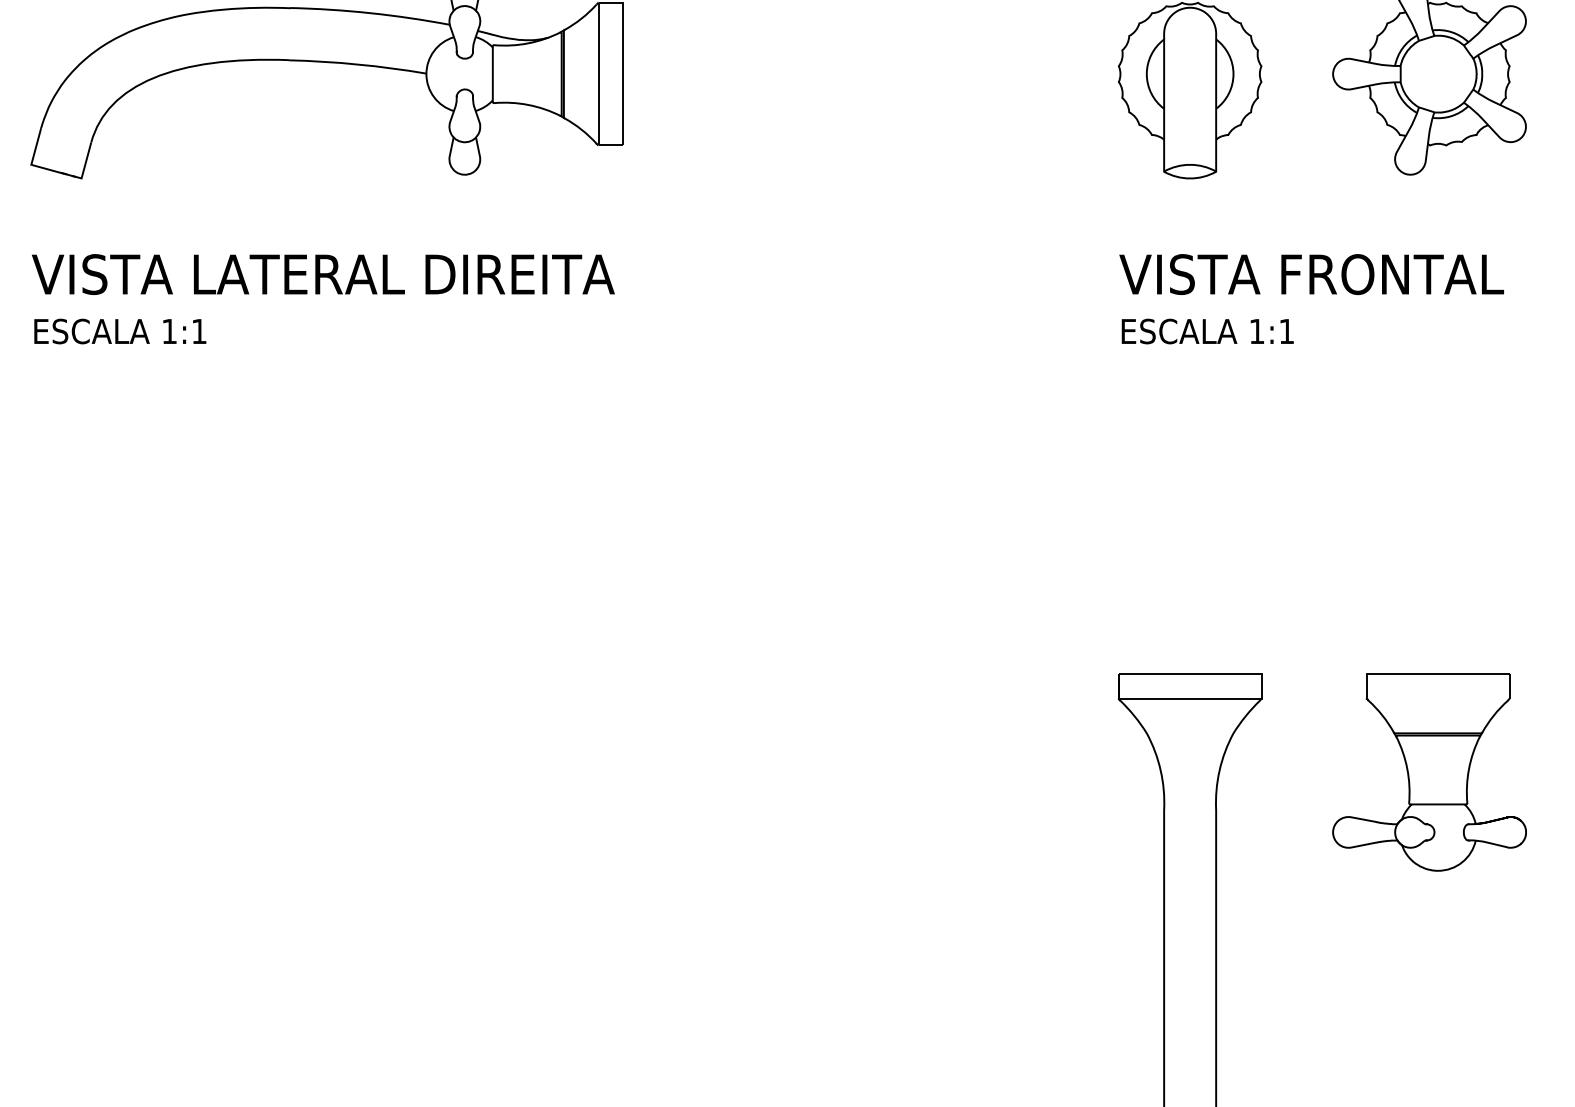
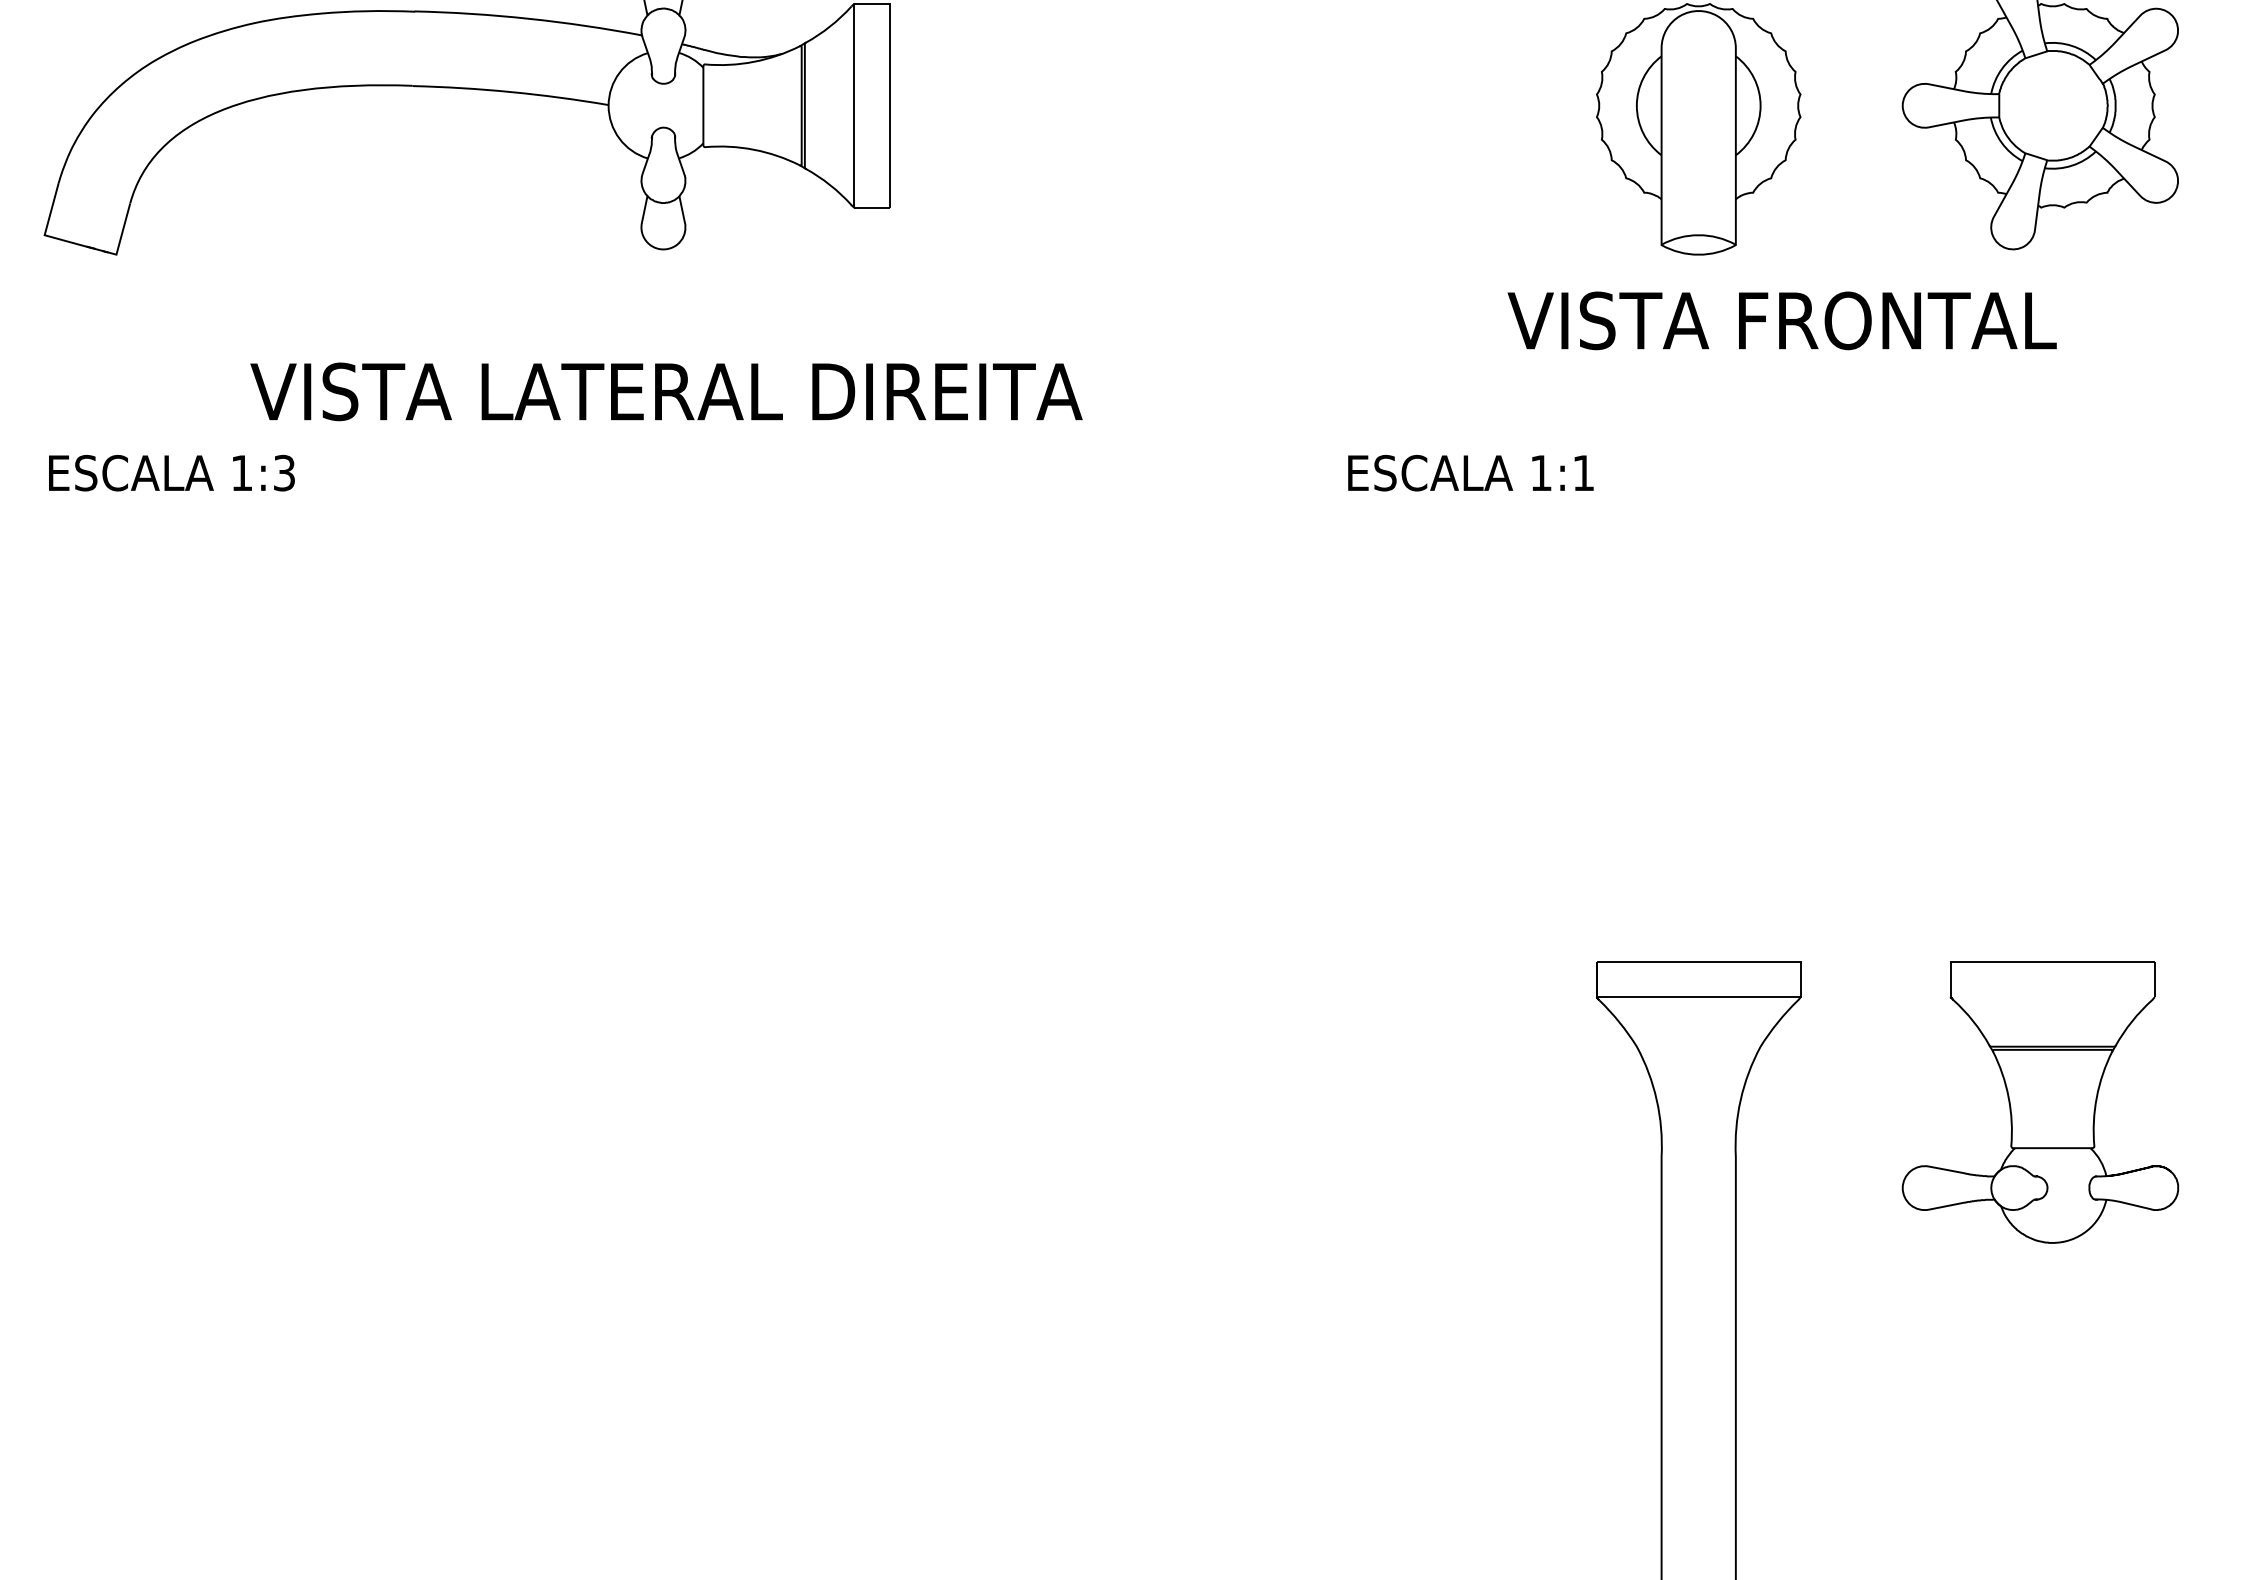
text: (323, 274) -> (666, 391), moved
text: (1311, 274) -> (1781, 320), moved
text: (199, 331) -> (284, 472), 1:1 -> 1:3
text: (1207, 331) -> (1470, 472), moved

